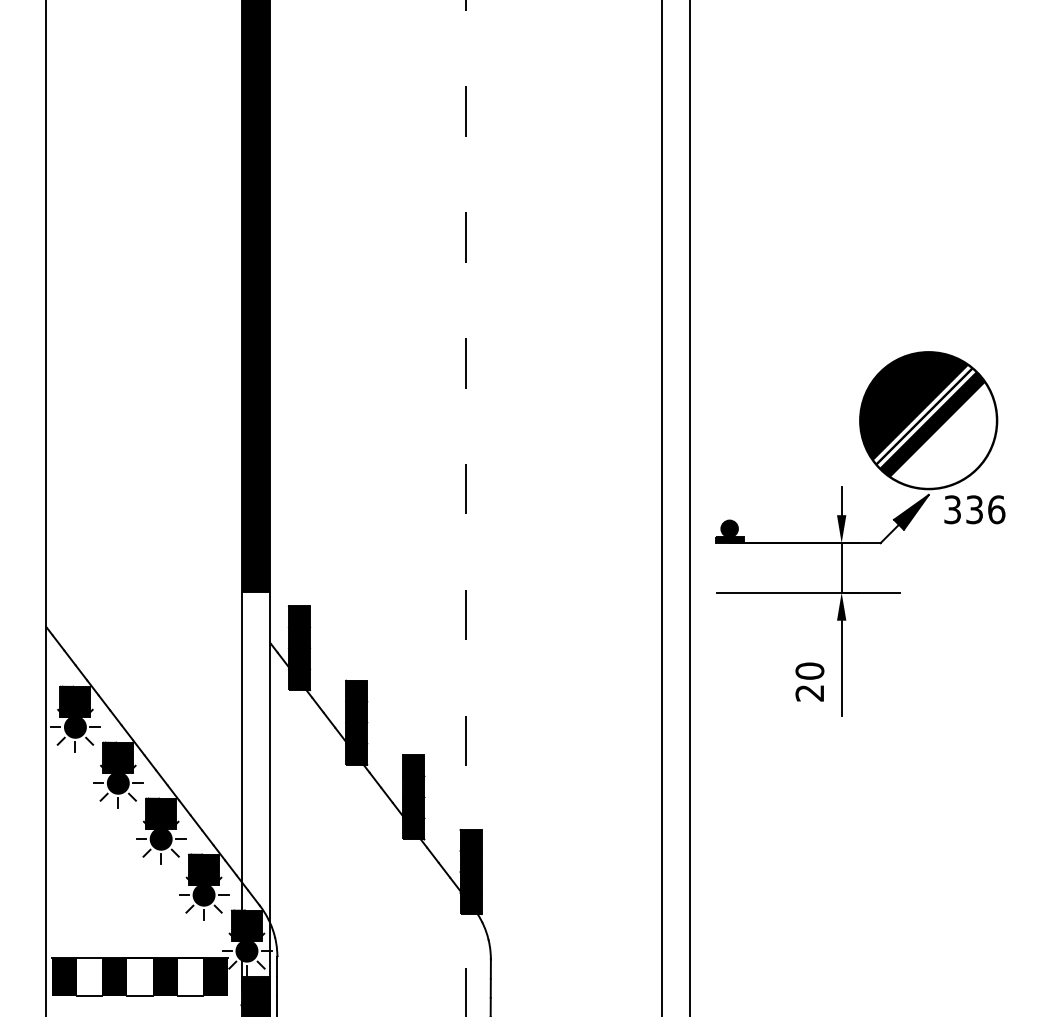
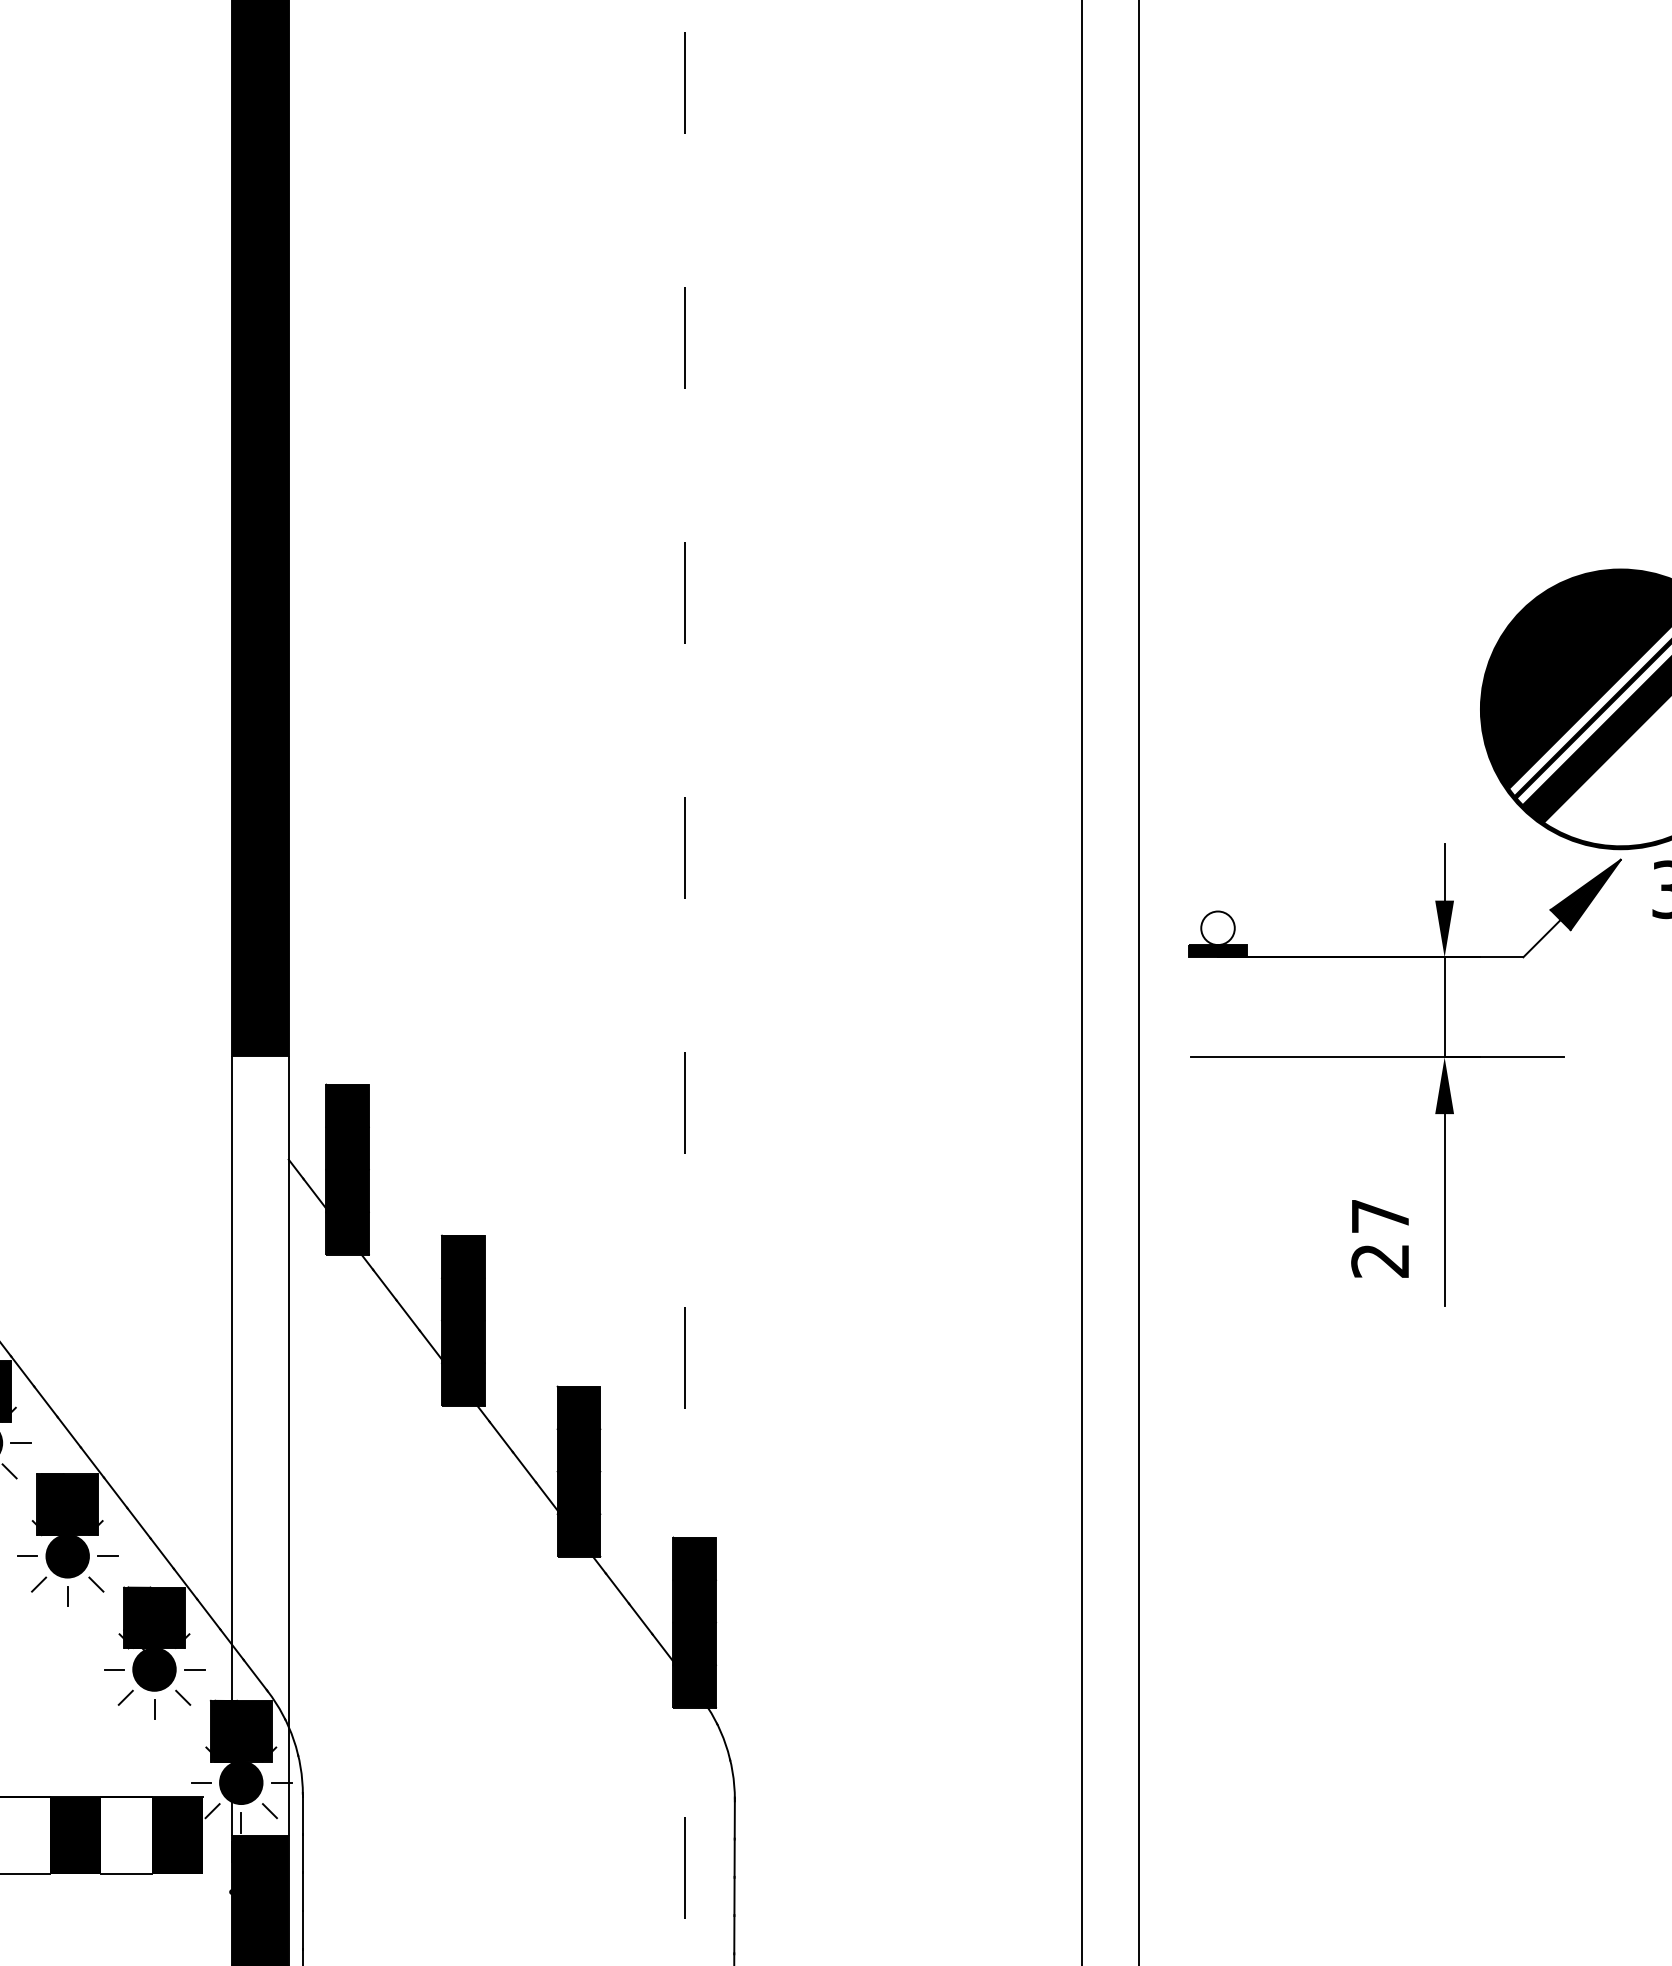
fill: (729, 528) -> (1217, 927), removed
text: (809, 670) -> (1379, 1214), 20 -> 27

